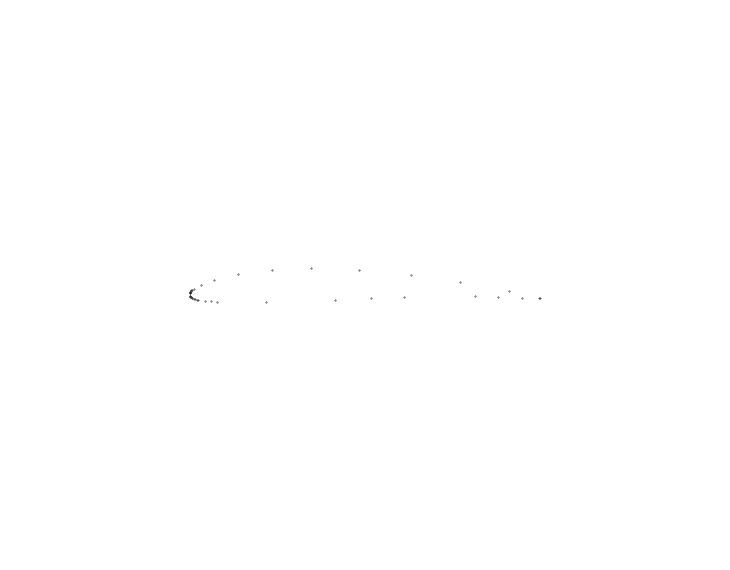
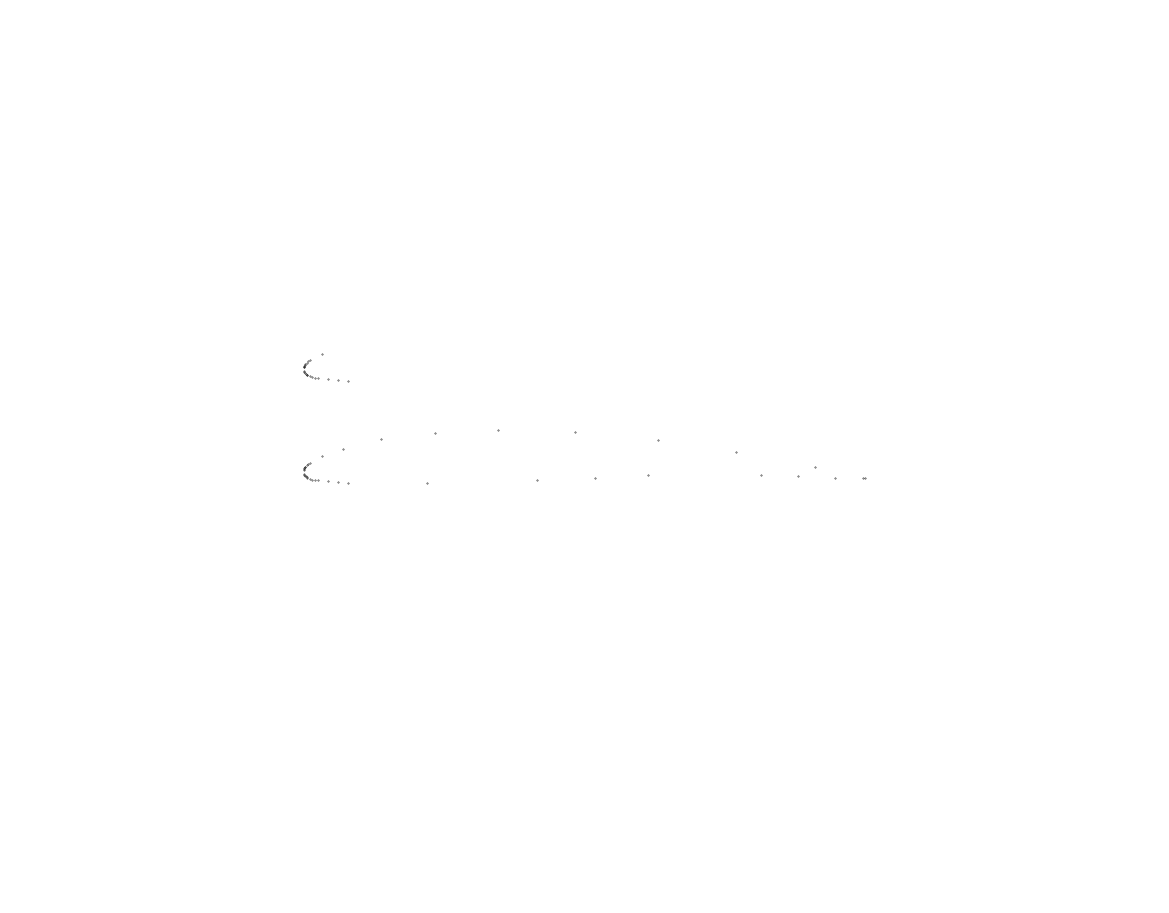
part: (201, 222) -> (322, 356), added

